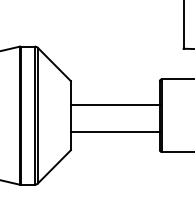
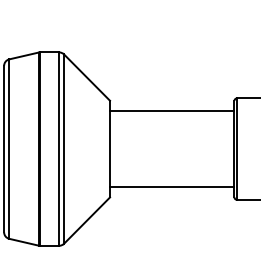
line: (114, 104) -> (171, 111), moved
line: (114, 131) -> (171, 186), moved

